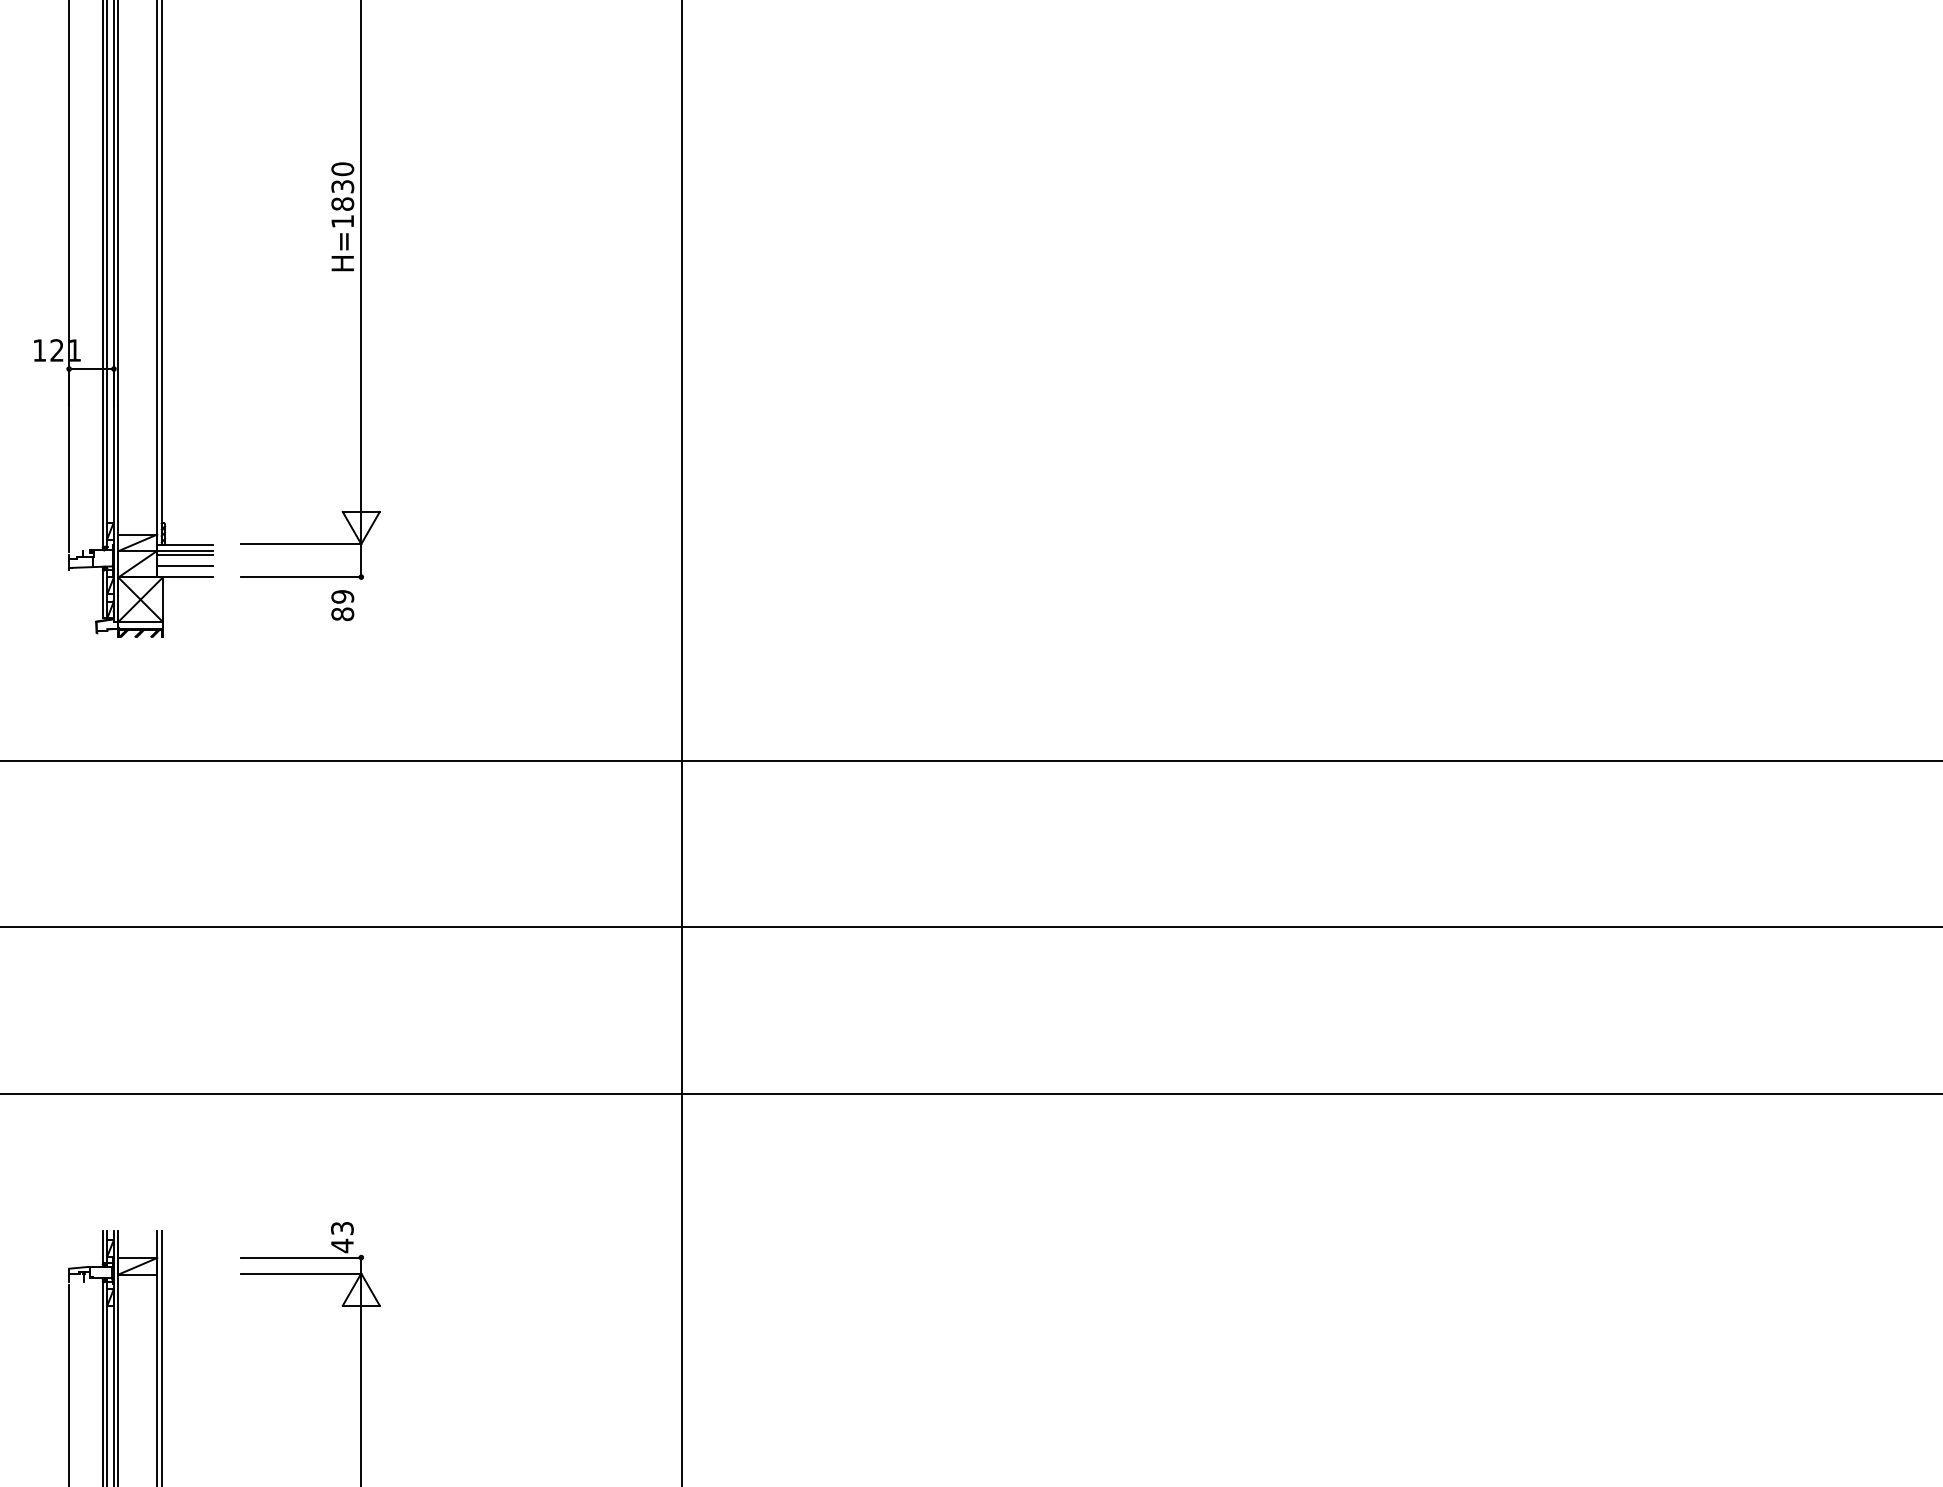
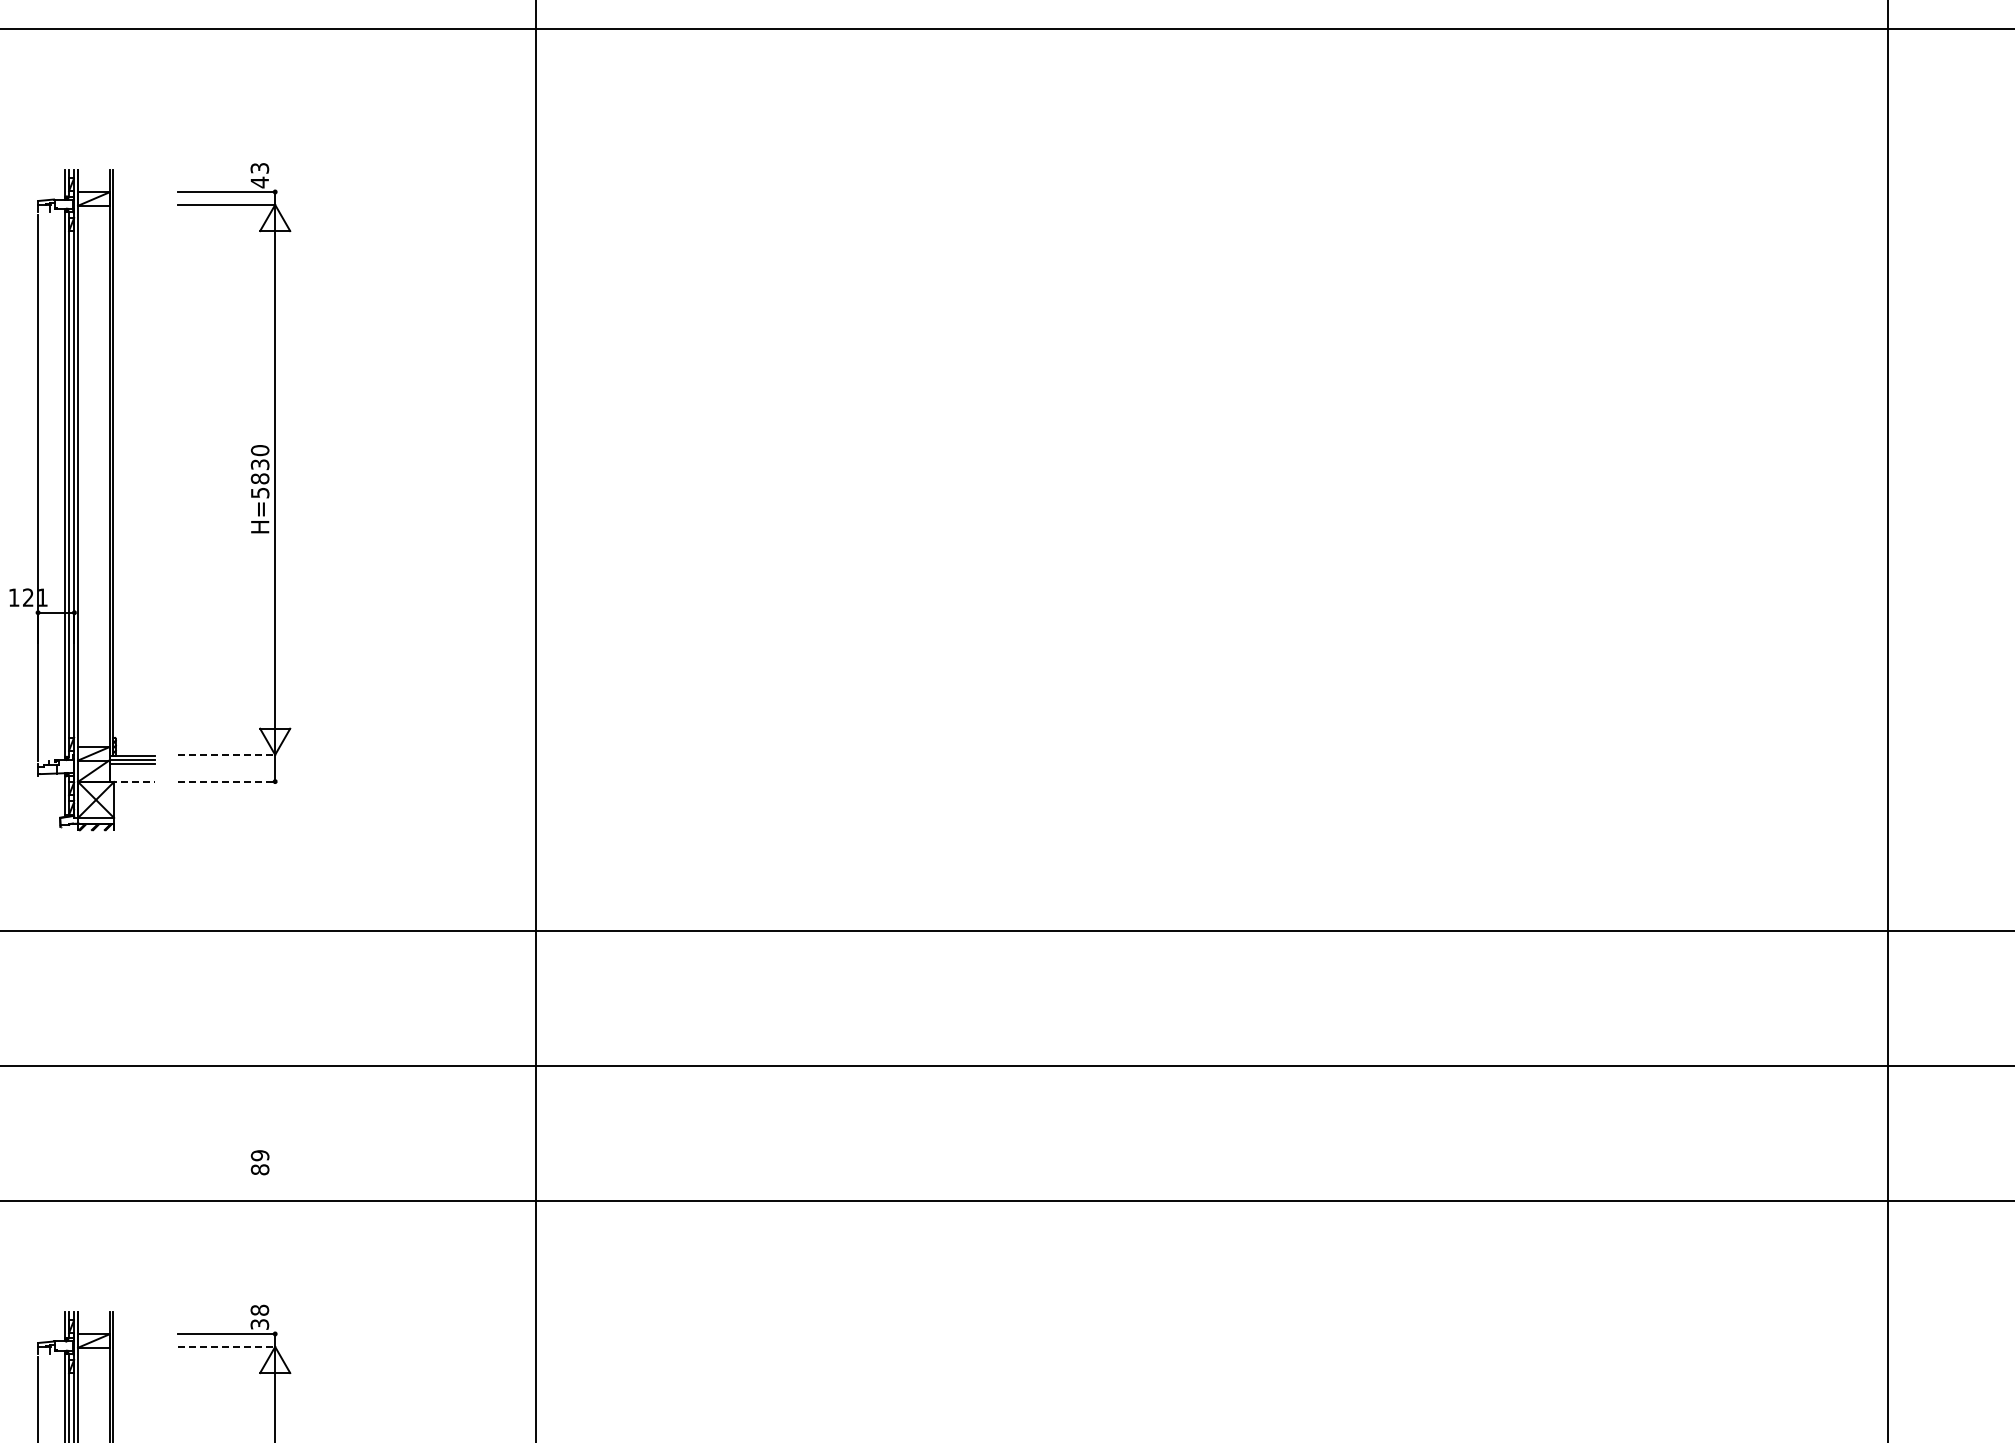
text: (343, 222) -> (260, 493), H=1830 -> H=5830
line: (301, 543) -> (226, 754), solid -> dashed
line: (184, 565) -> (131, 772), removed
line: (185, 576) -> (132, 781), solid -> dashed
line: (301, 576) -> (226, 781), solid -> dashed
text: (341, 605) -> (259, 1162), moved
text: (341, 1237) -> (259, 1317), 43 -> 38
line: (301, 1273) -> (226, 1346), solid -> dashed

